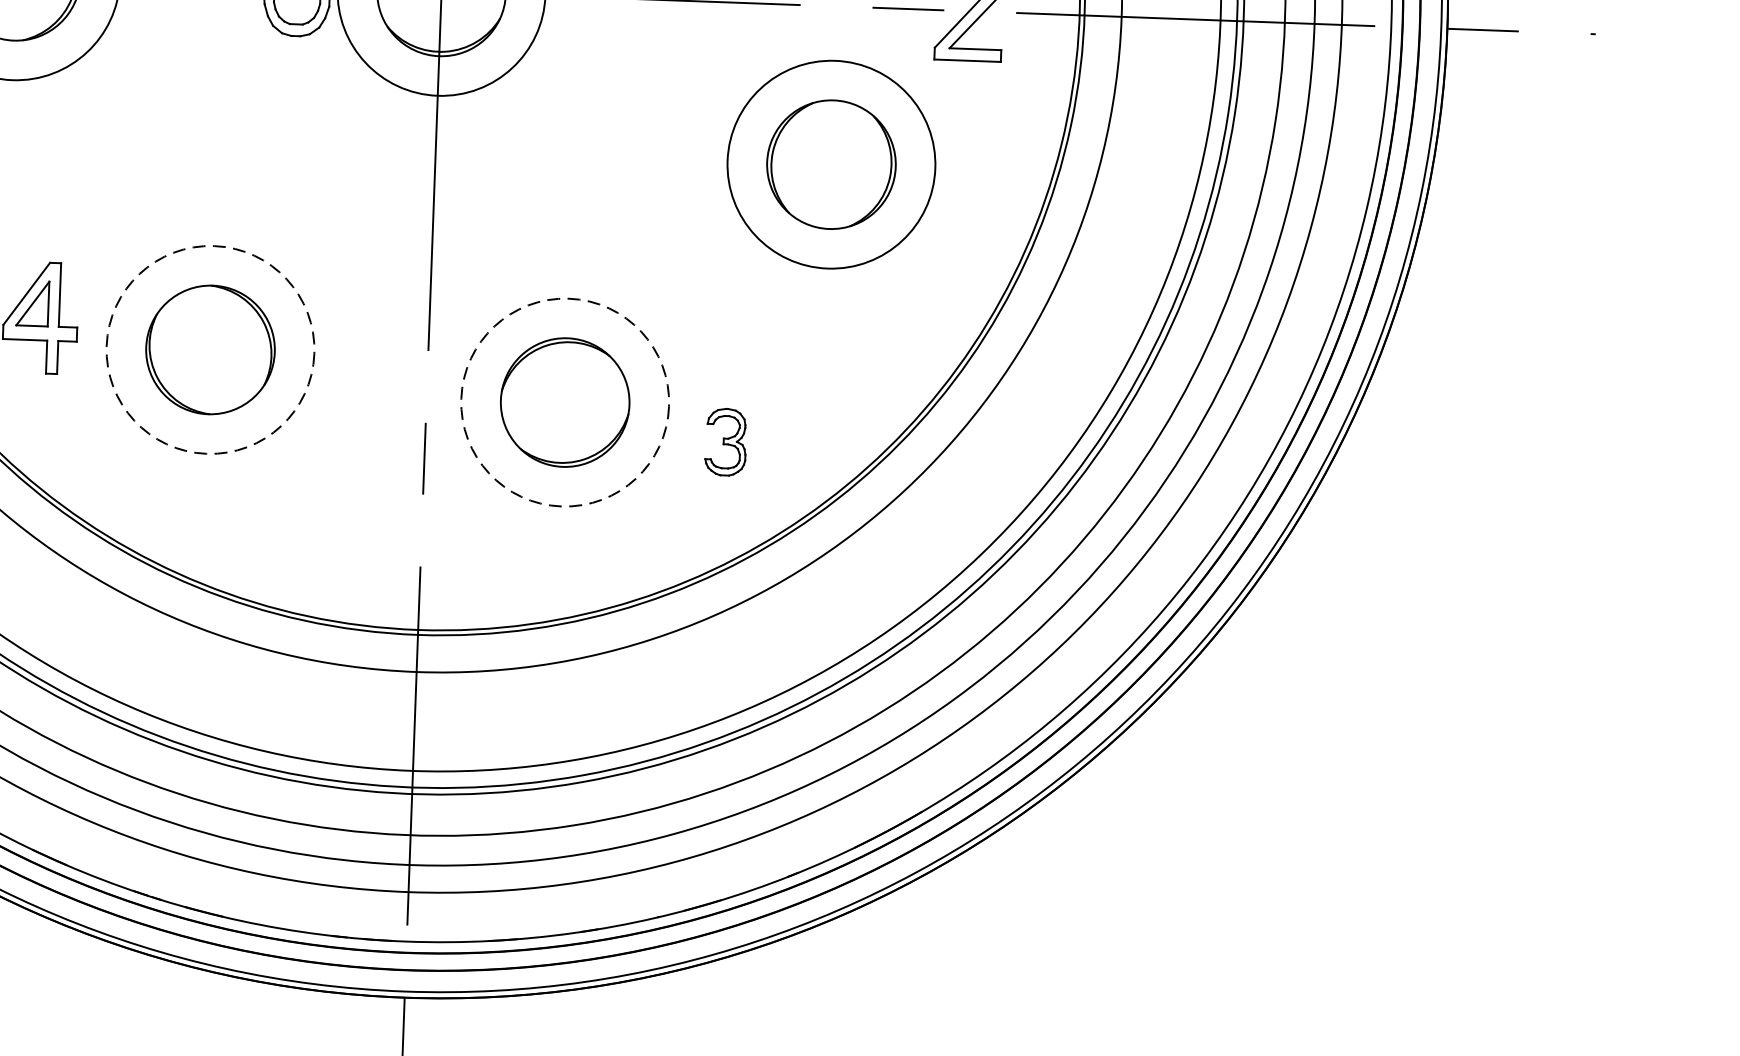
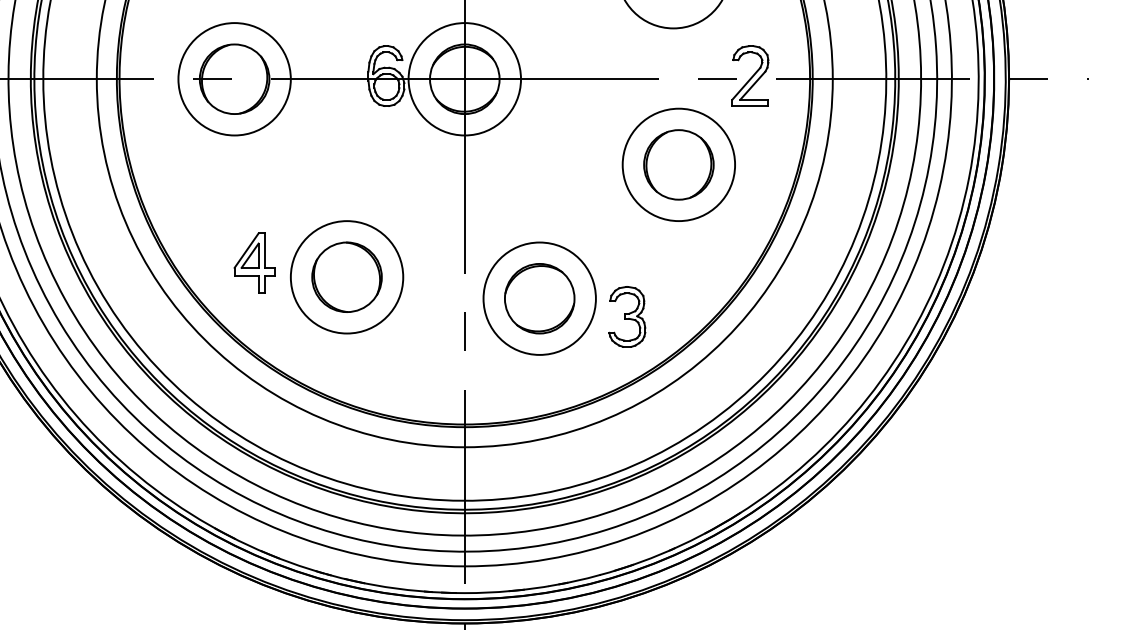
circle: (209, 350) -> (346, 277), dashed -> solid
circle: (564, 402) -> (539, 298), dashed -> solid
part: (726, 441) -> (627, 316), size x1.67

